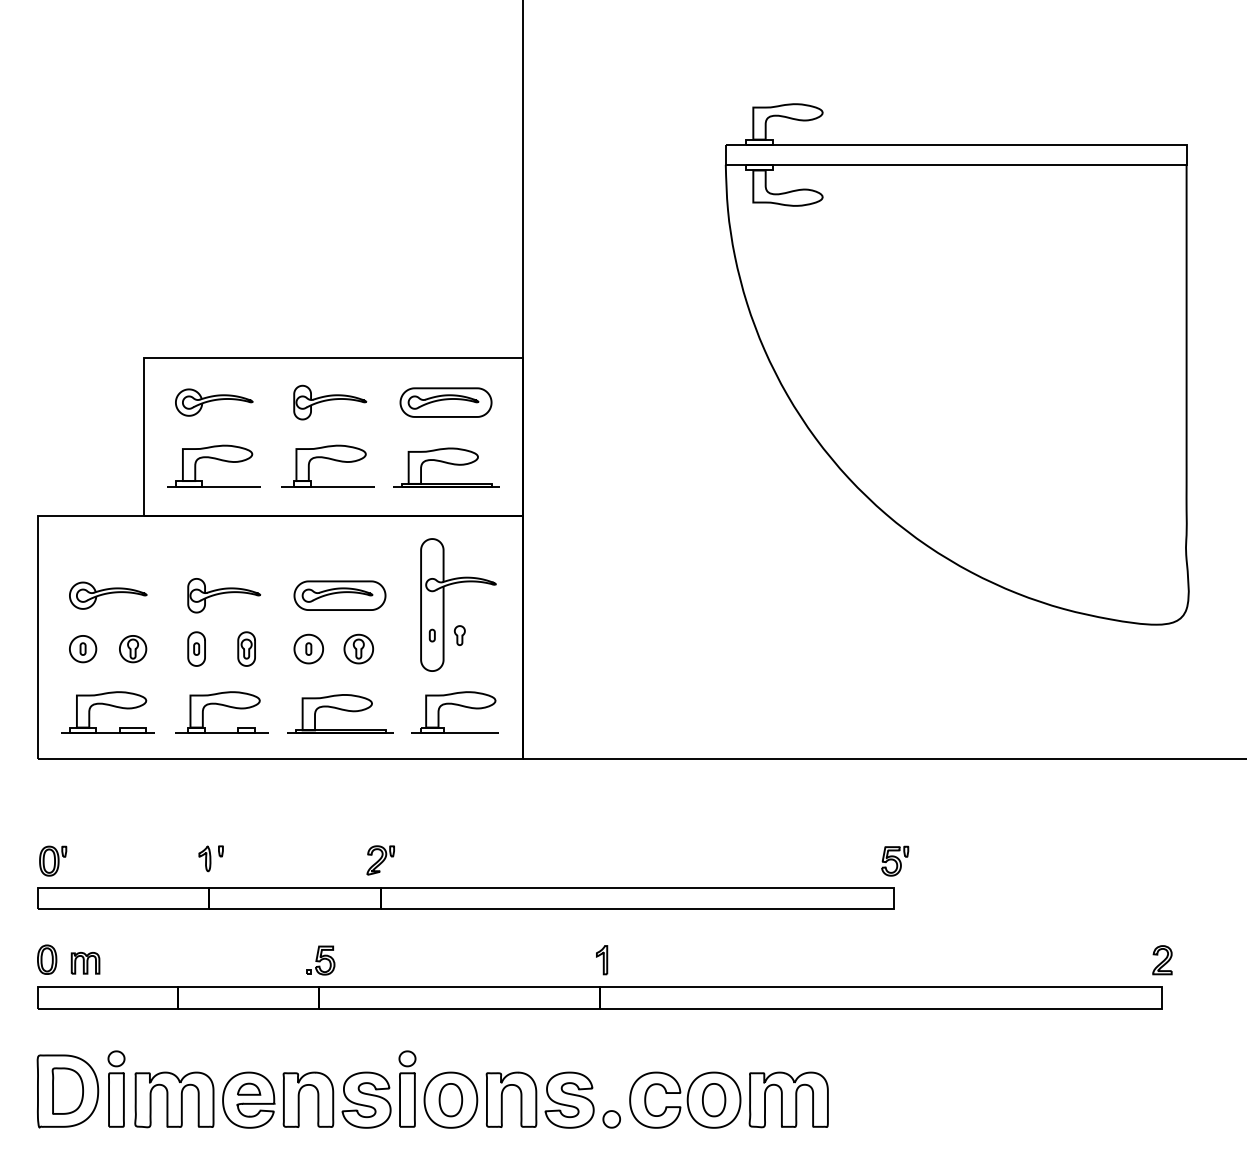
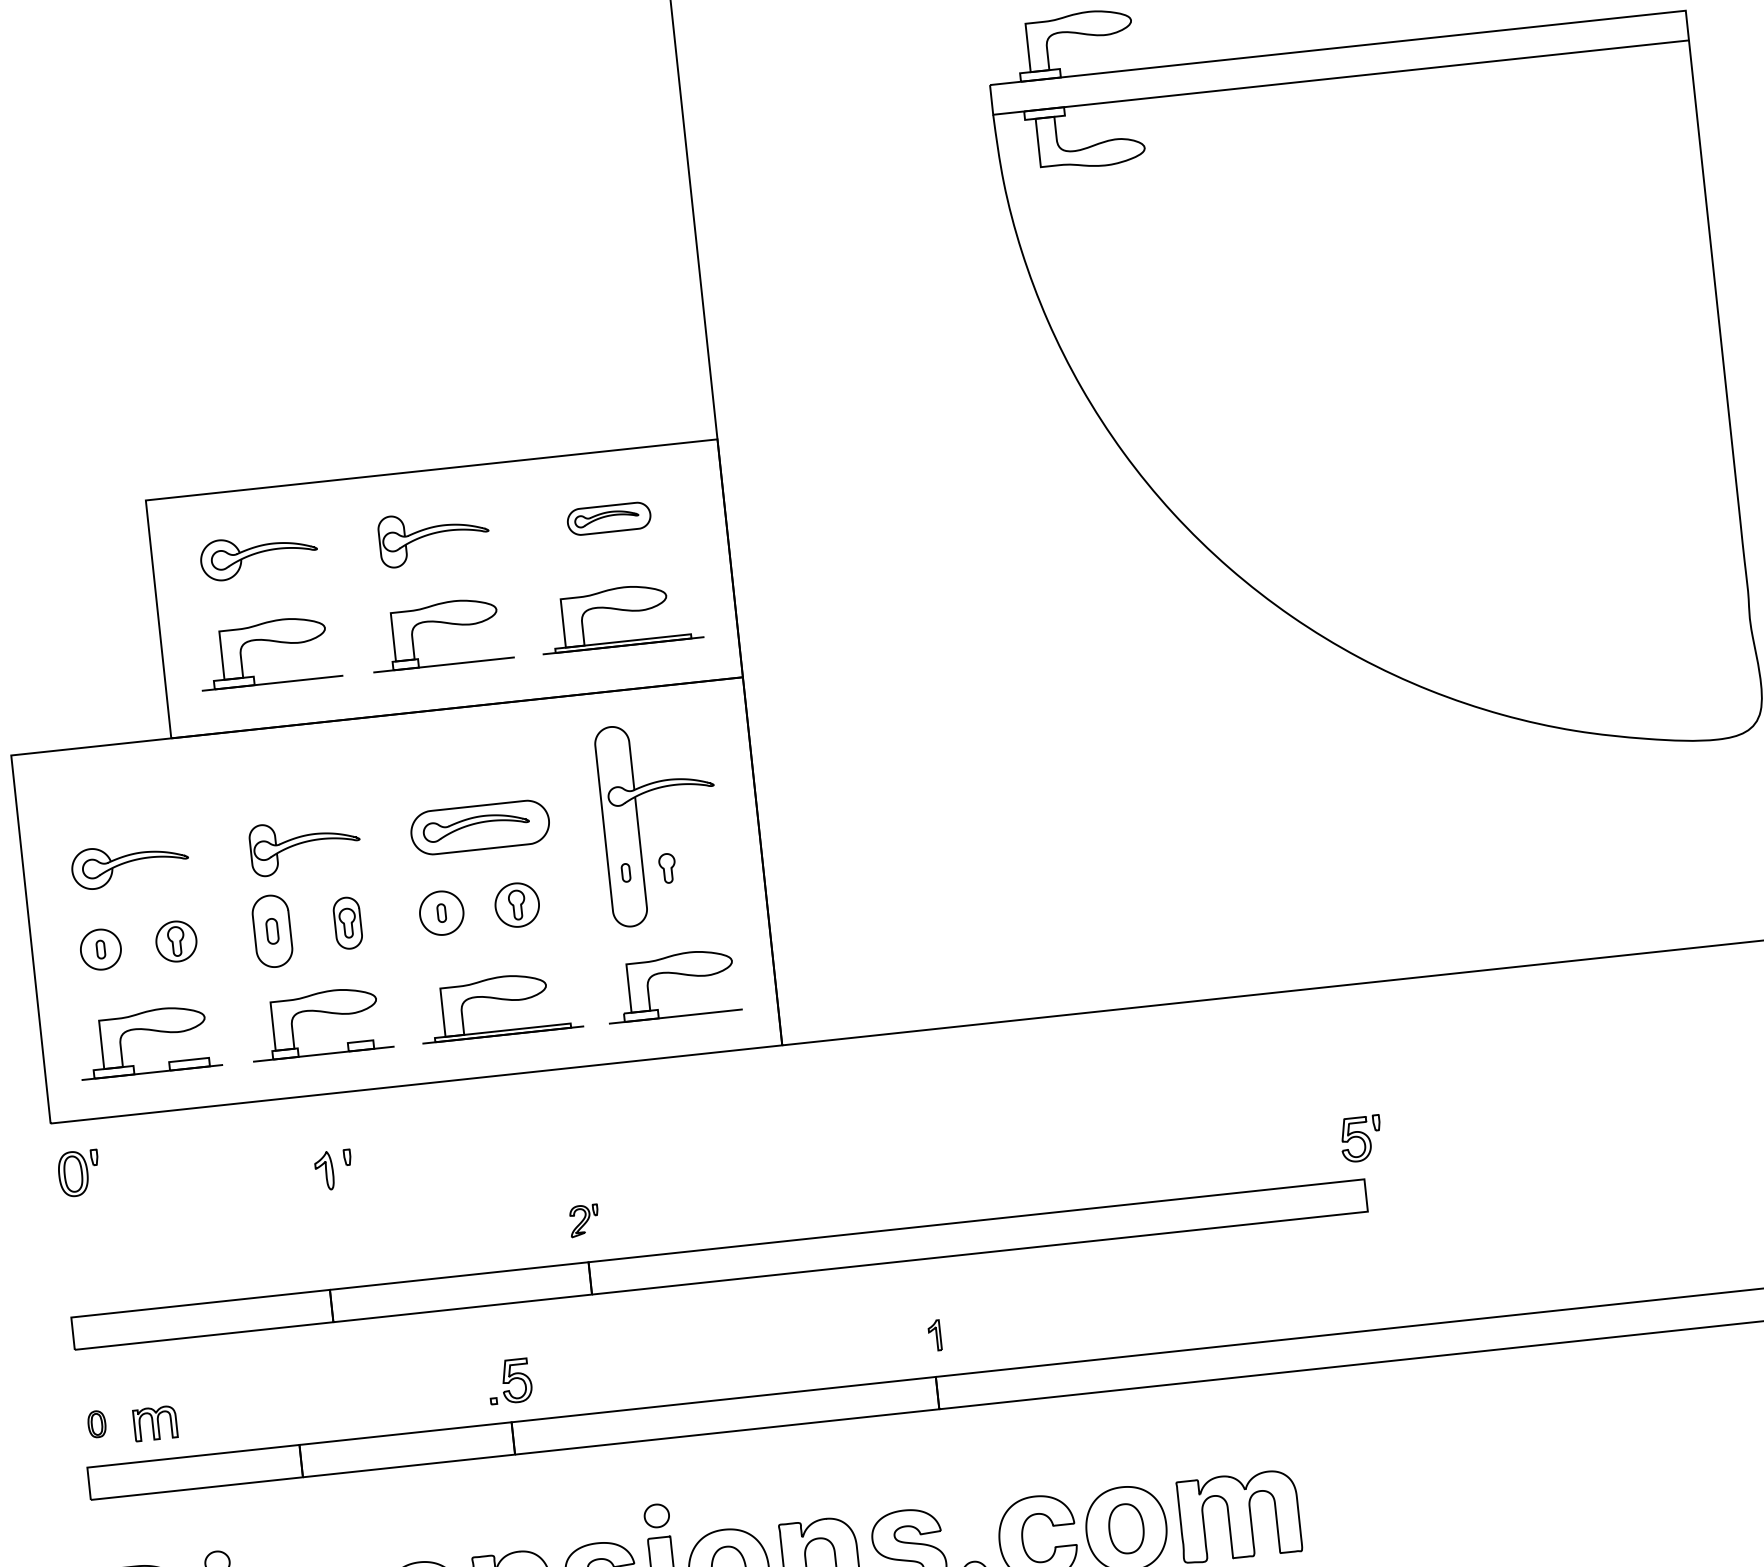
part: (445, 402) -> (608, 518), size x0.6
part: (196, 648) -> (272, 930), size x1.4
part: (210, 858) -> (332, 1169), moved
part: (53, 860) -> (79, 1172), moved
part: (380, 860) -> (584, 1220), size x0.7
part: (47, 959) -> (97, 1424), size x0.6
part: (602, 960) -> (935, 1335), size x0.7

